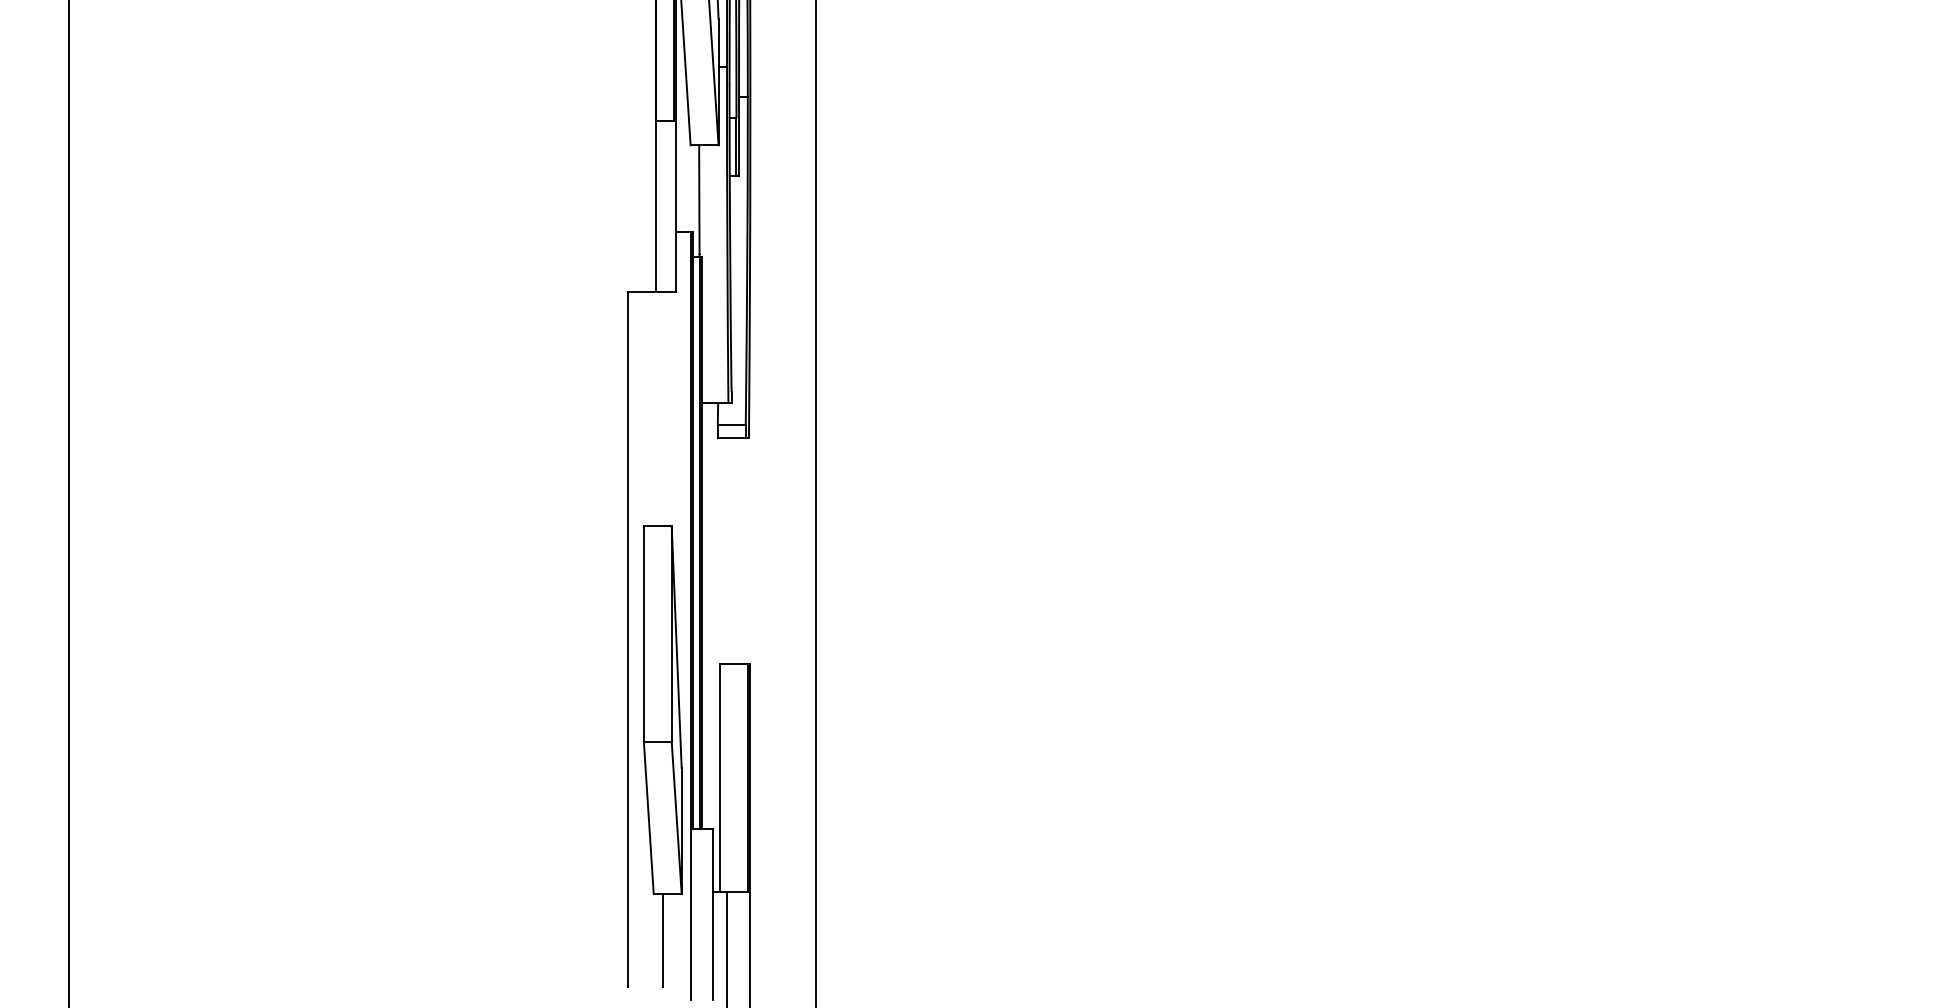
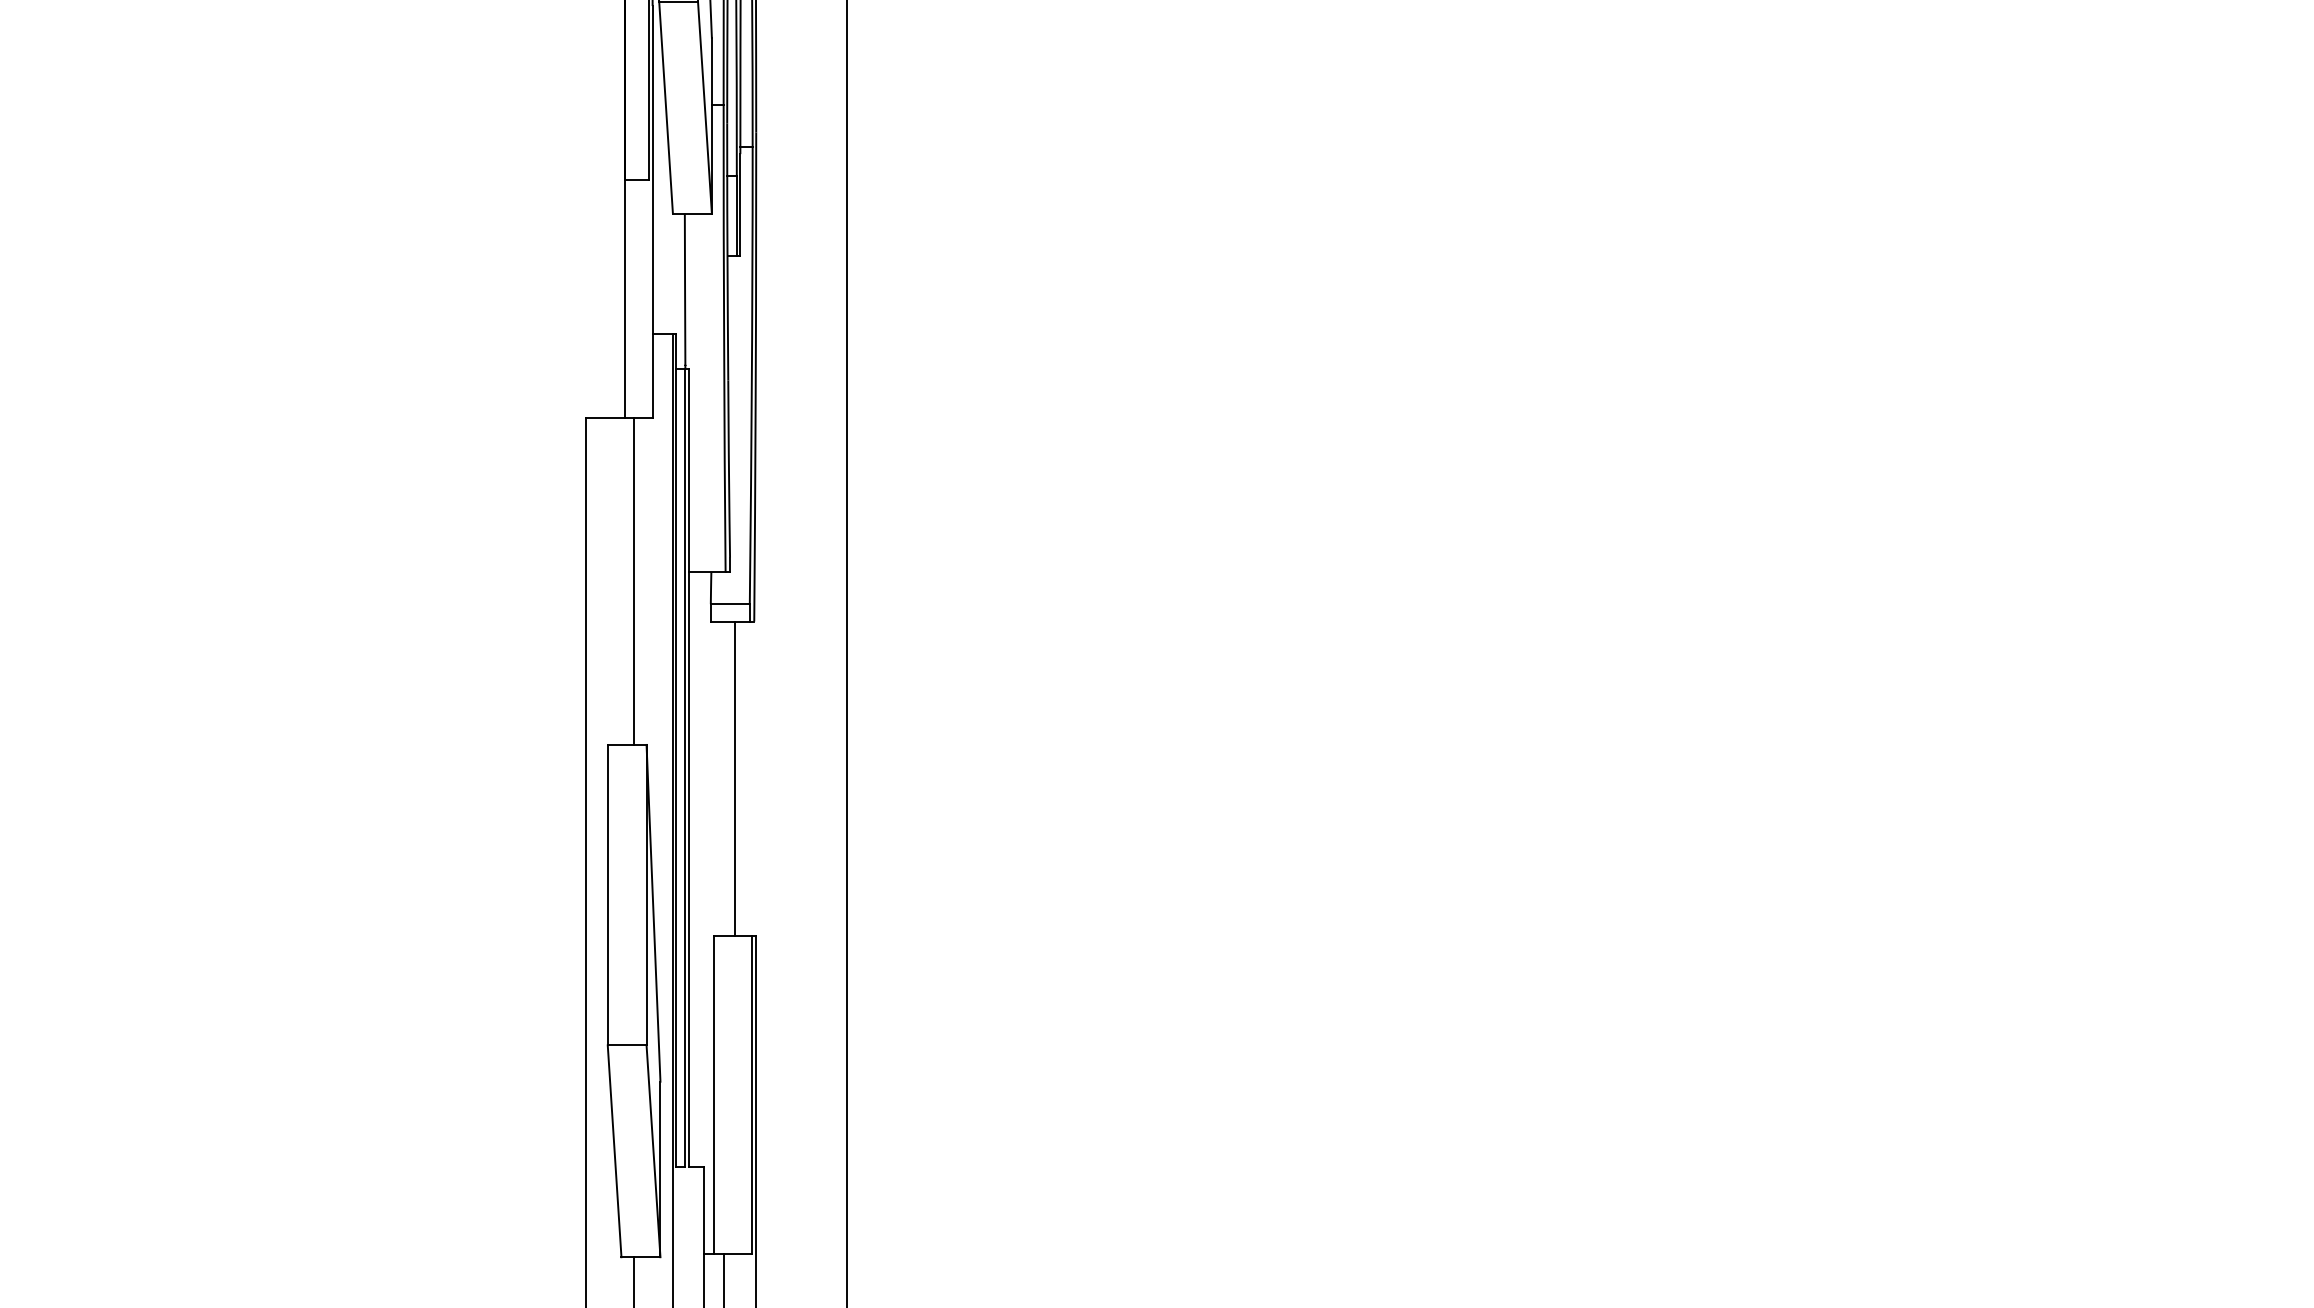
line: (662, 409) -> (633, 581), added
line: (735, 550) -> (735, 778), added

